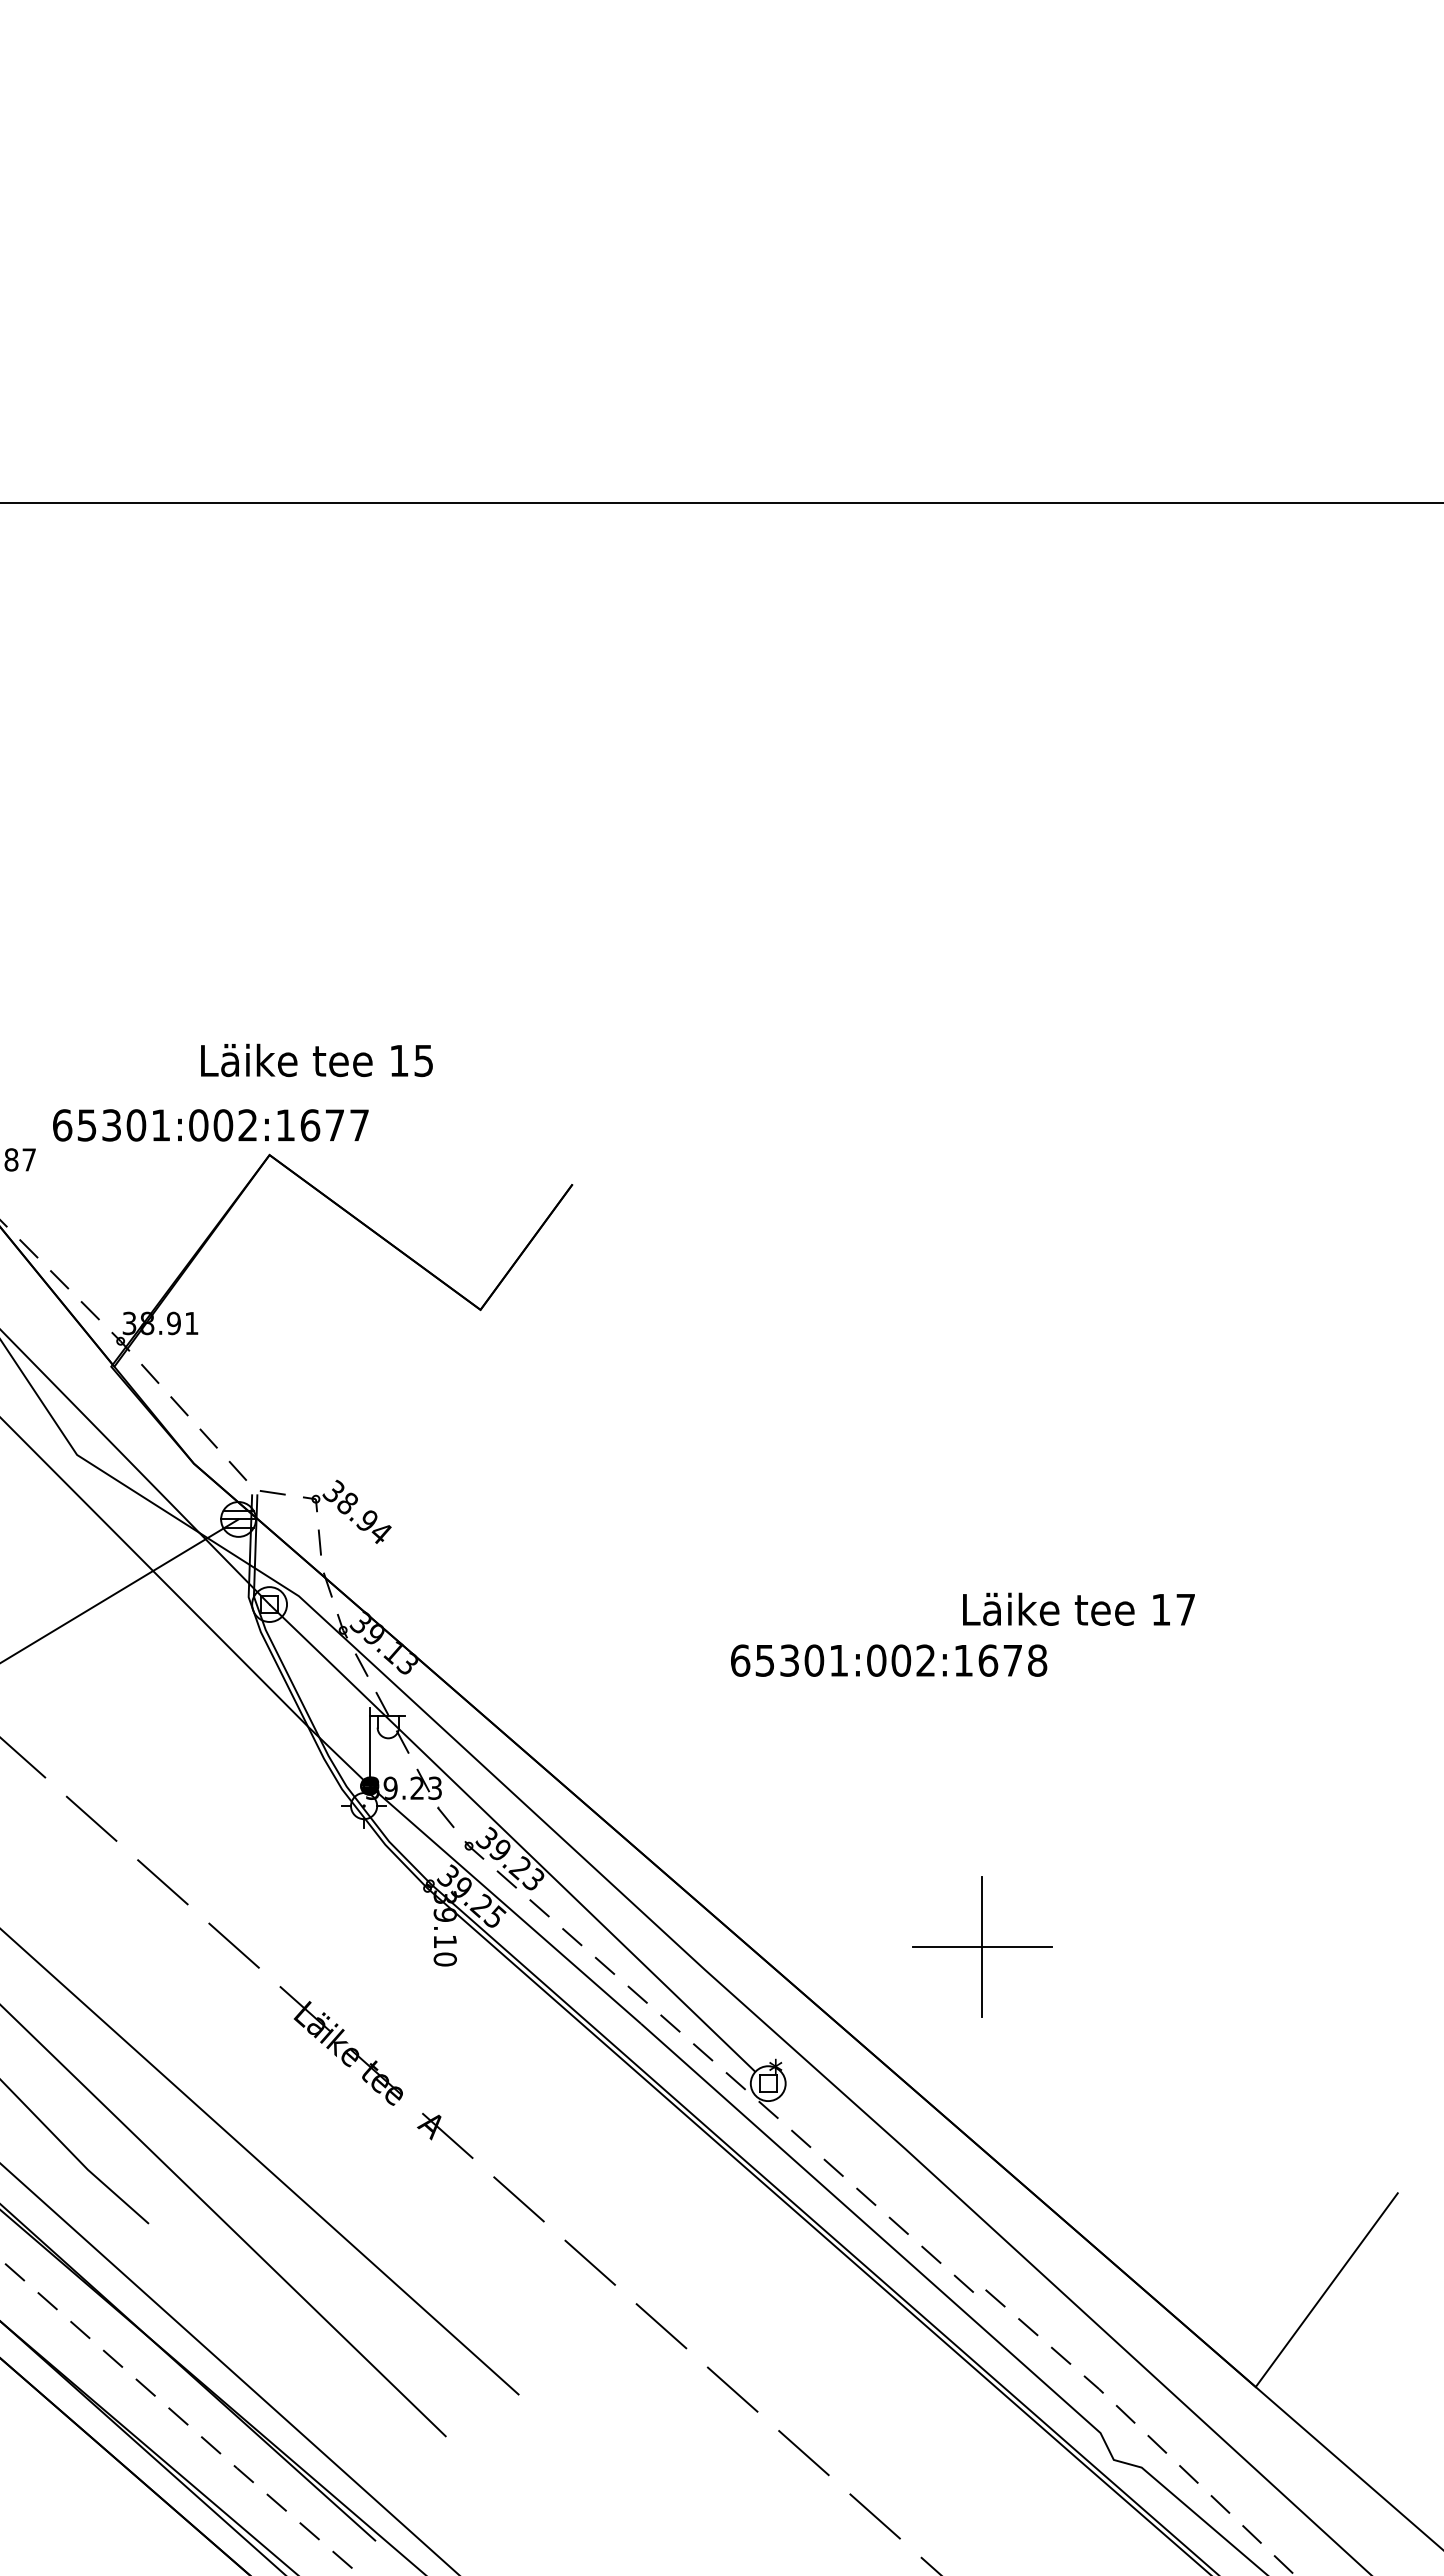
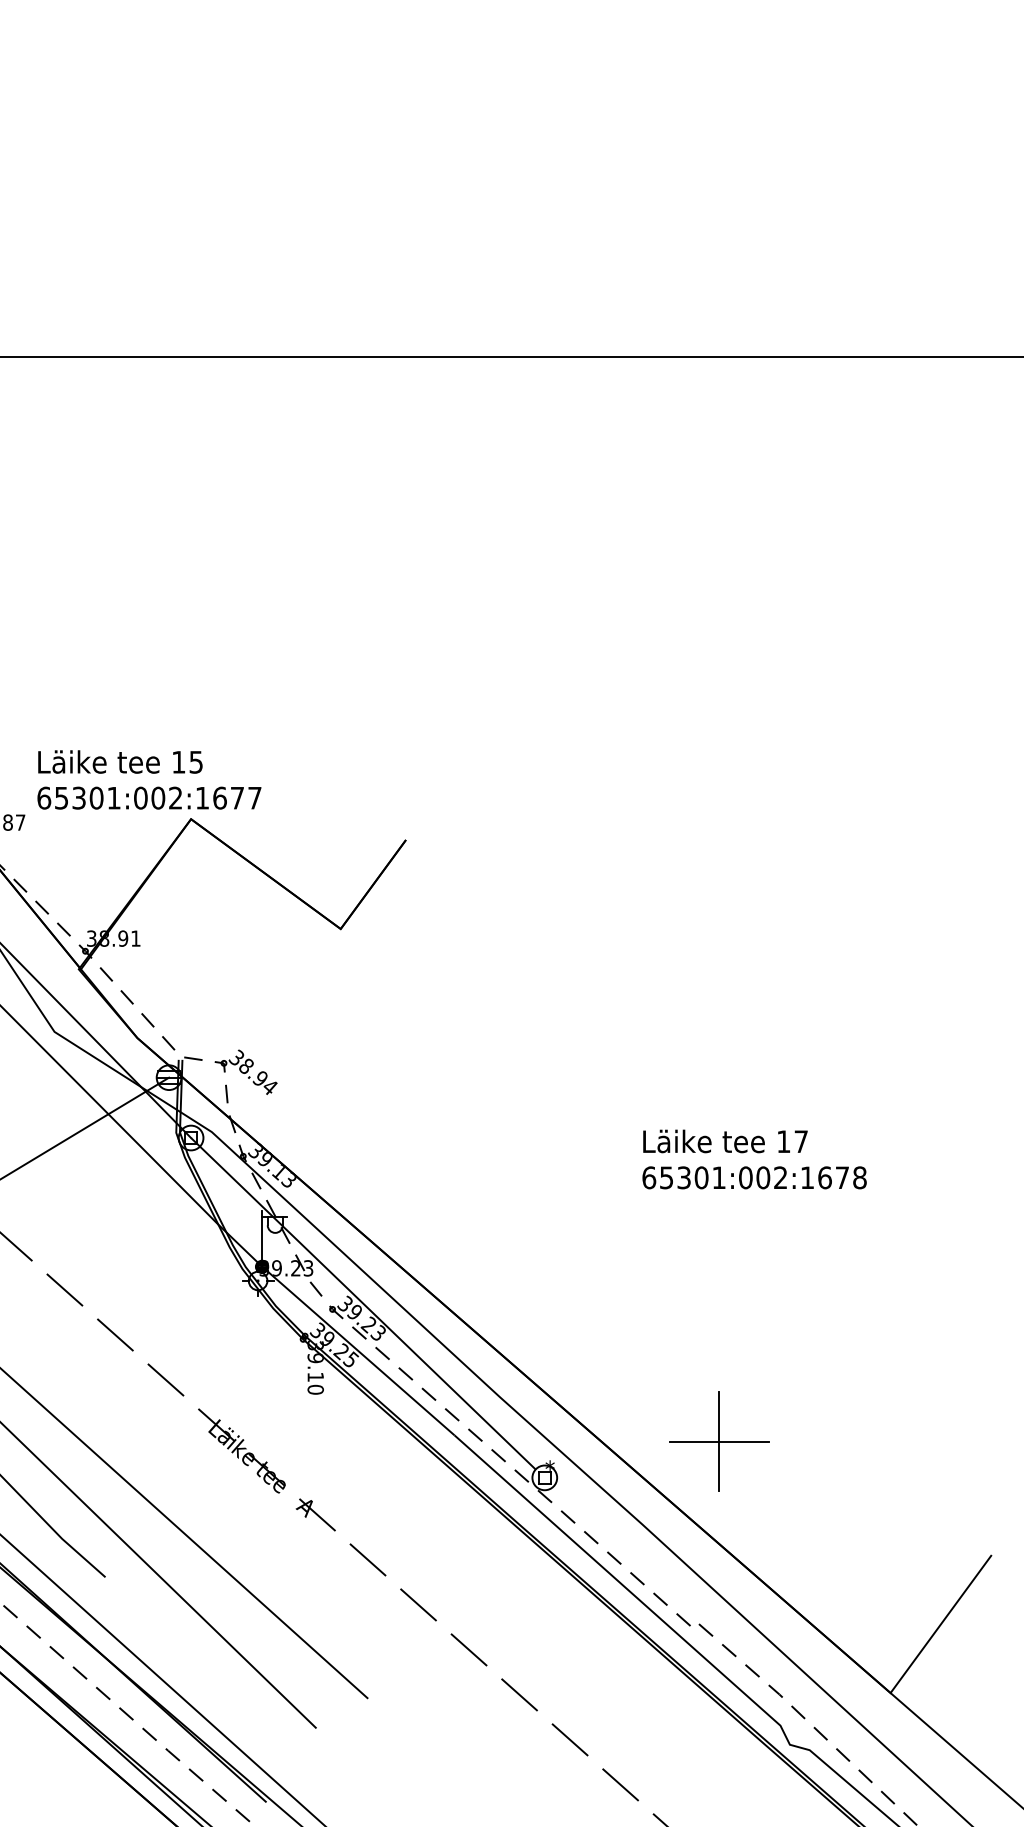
text: (316, 1060) -> (120, 762), moved
text: (1078, 1608) -> (725, 1140), moved
text: (889, 1660) -> (754, 1177), moved
part: (982, 1946) -> (719, 1441), moved

